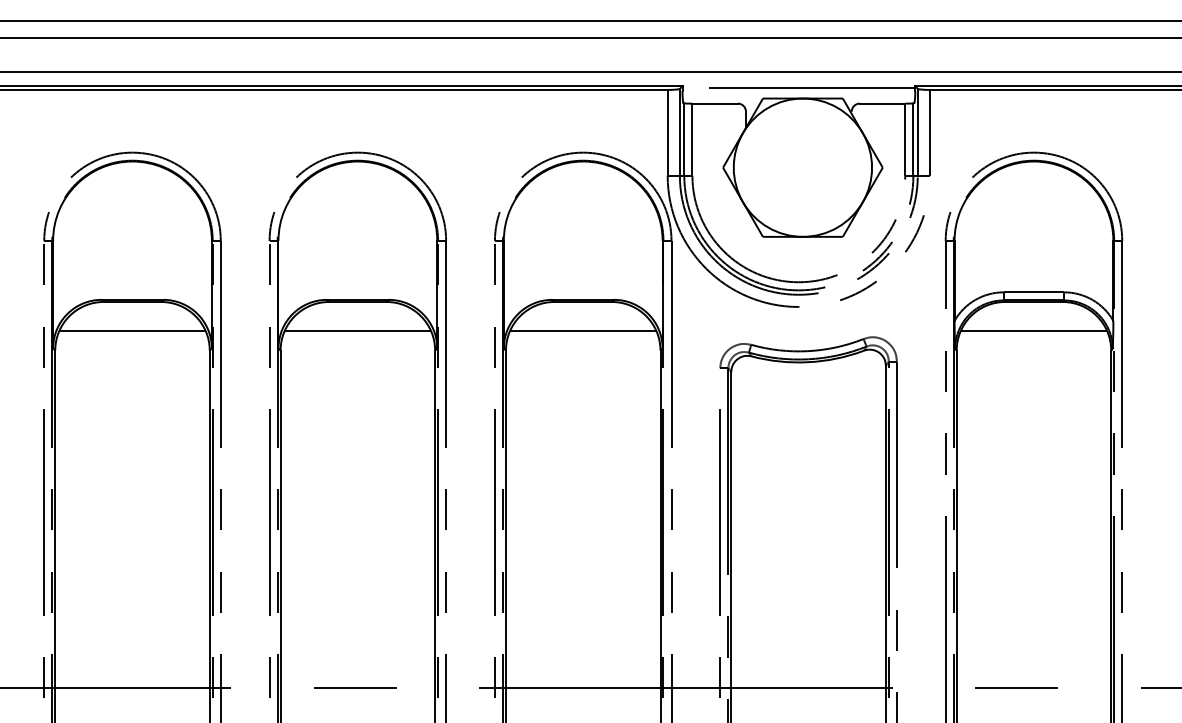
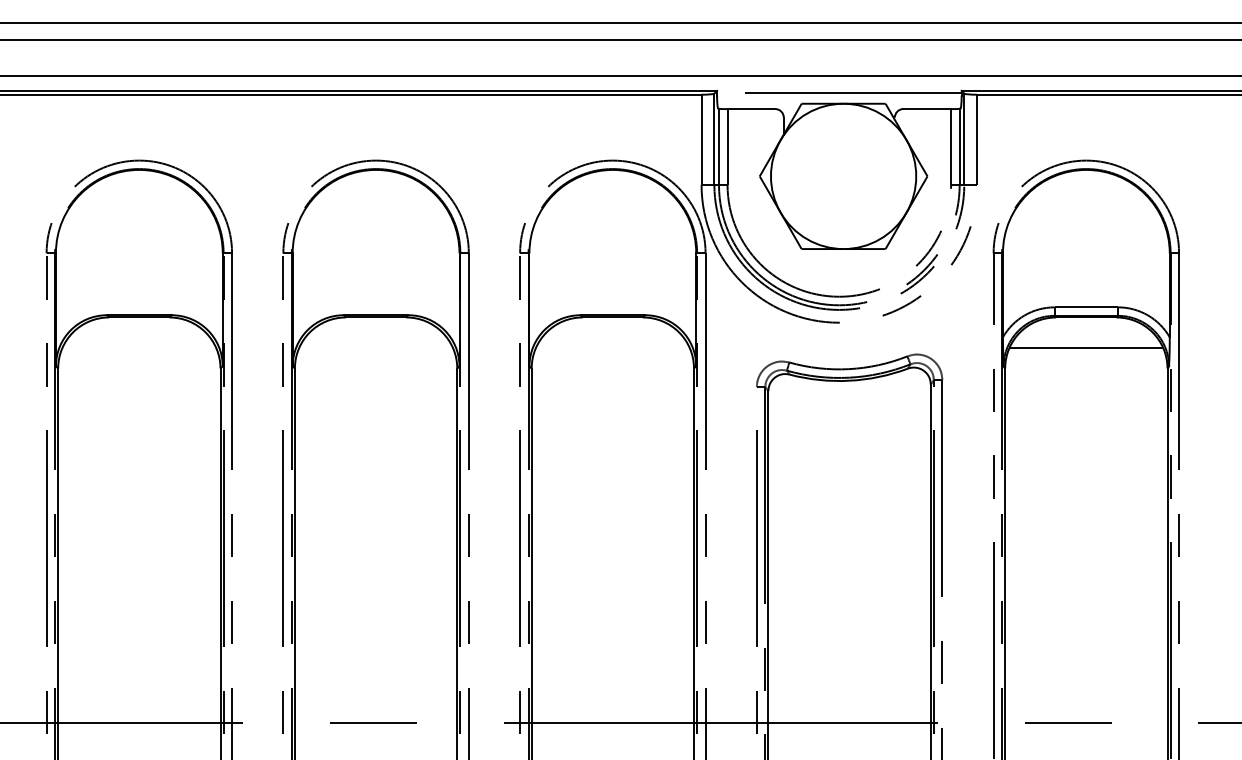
line: (132, 331) -> (139, 348), removed
line: (358, 331) -> (376, 348), removed
line: (582, 331) -> (612, 348), removed

